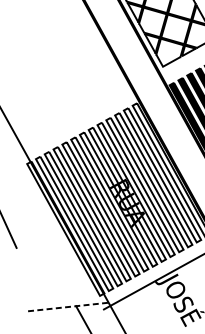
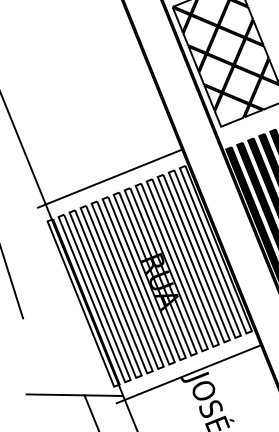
line: (75, 121) -> (110, 178), added
line: (67, 307) -> (74, 395), dashed -> solid

